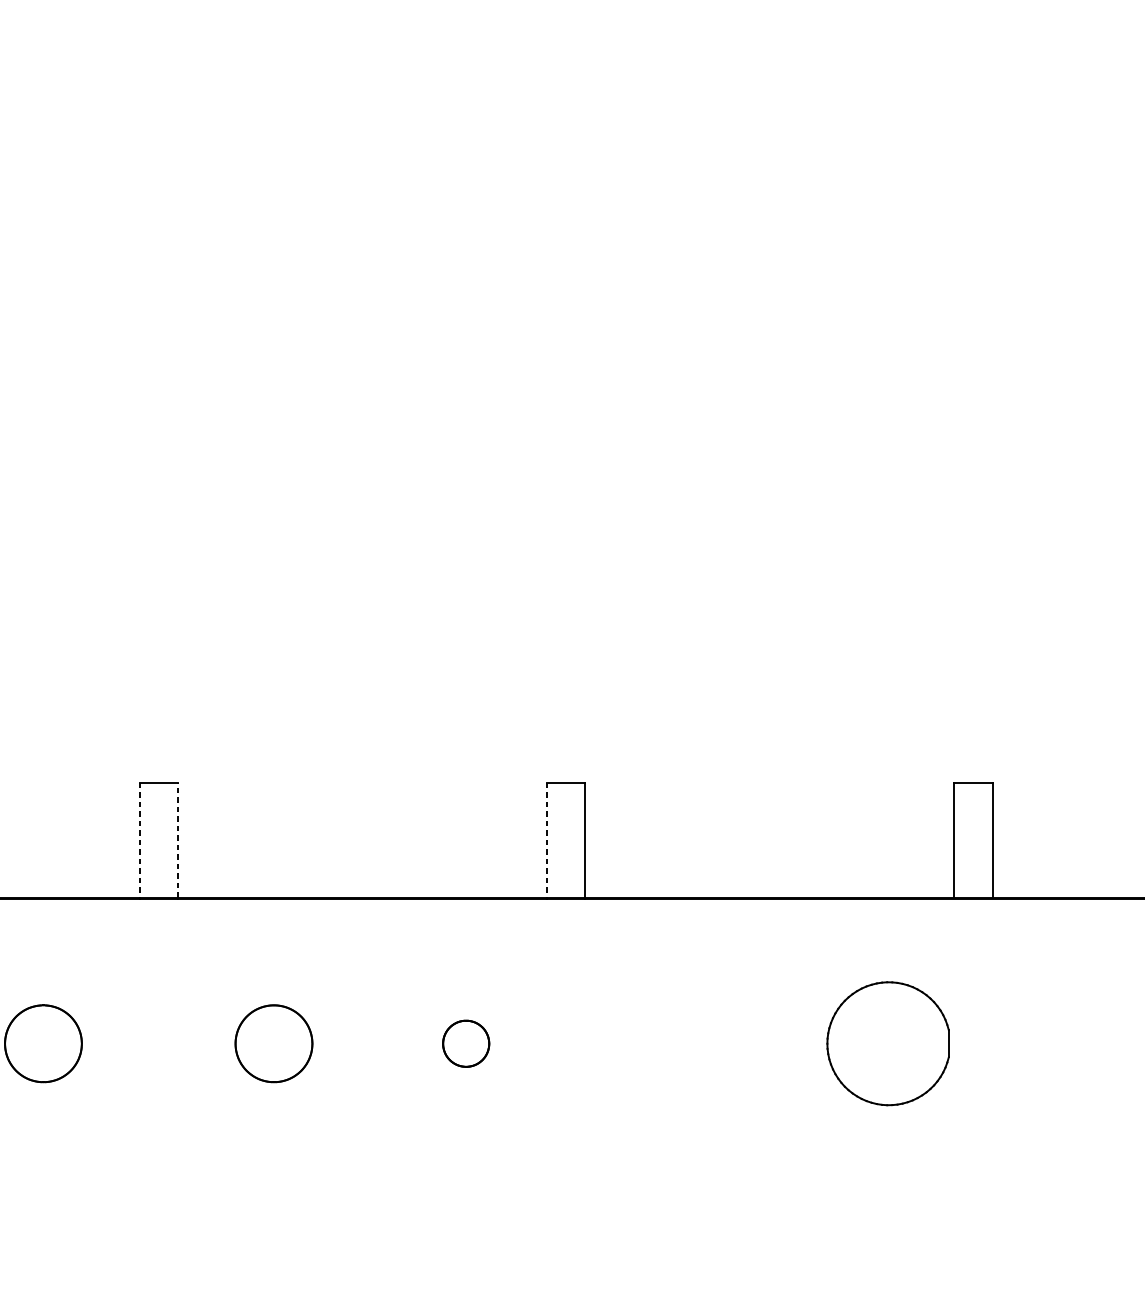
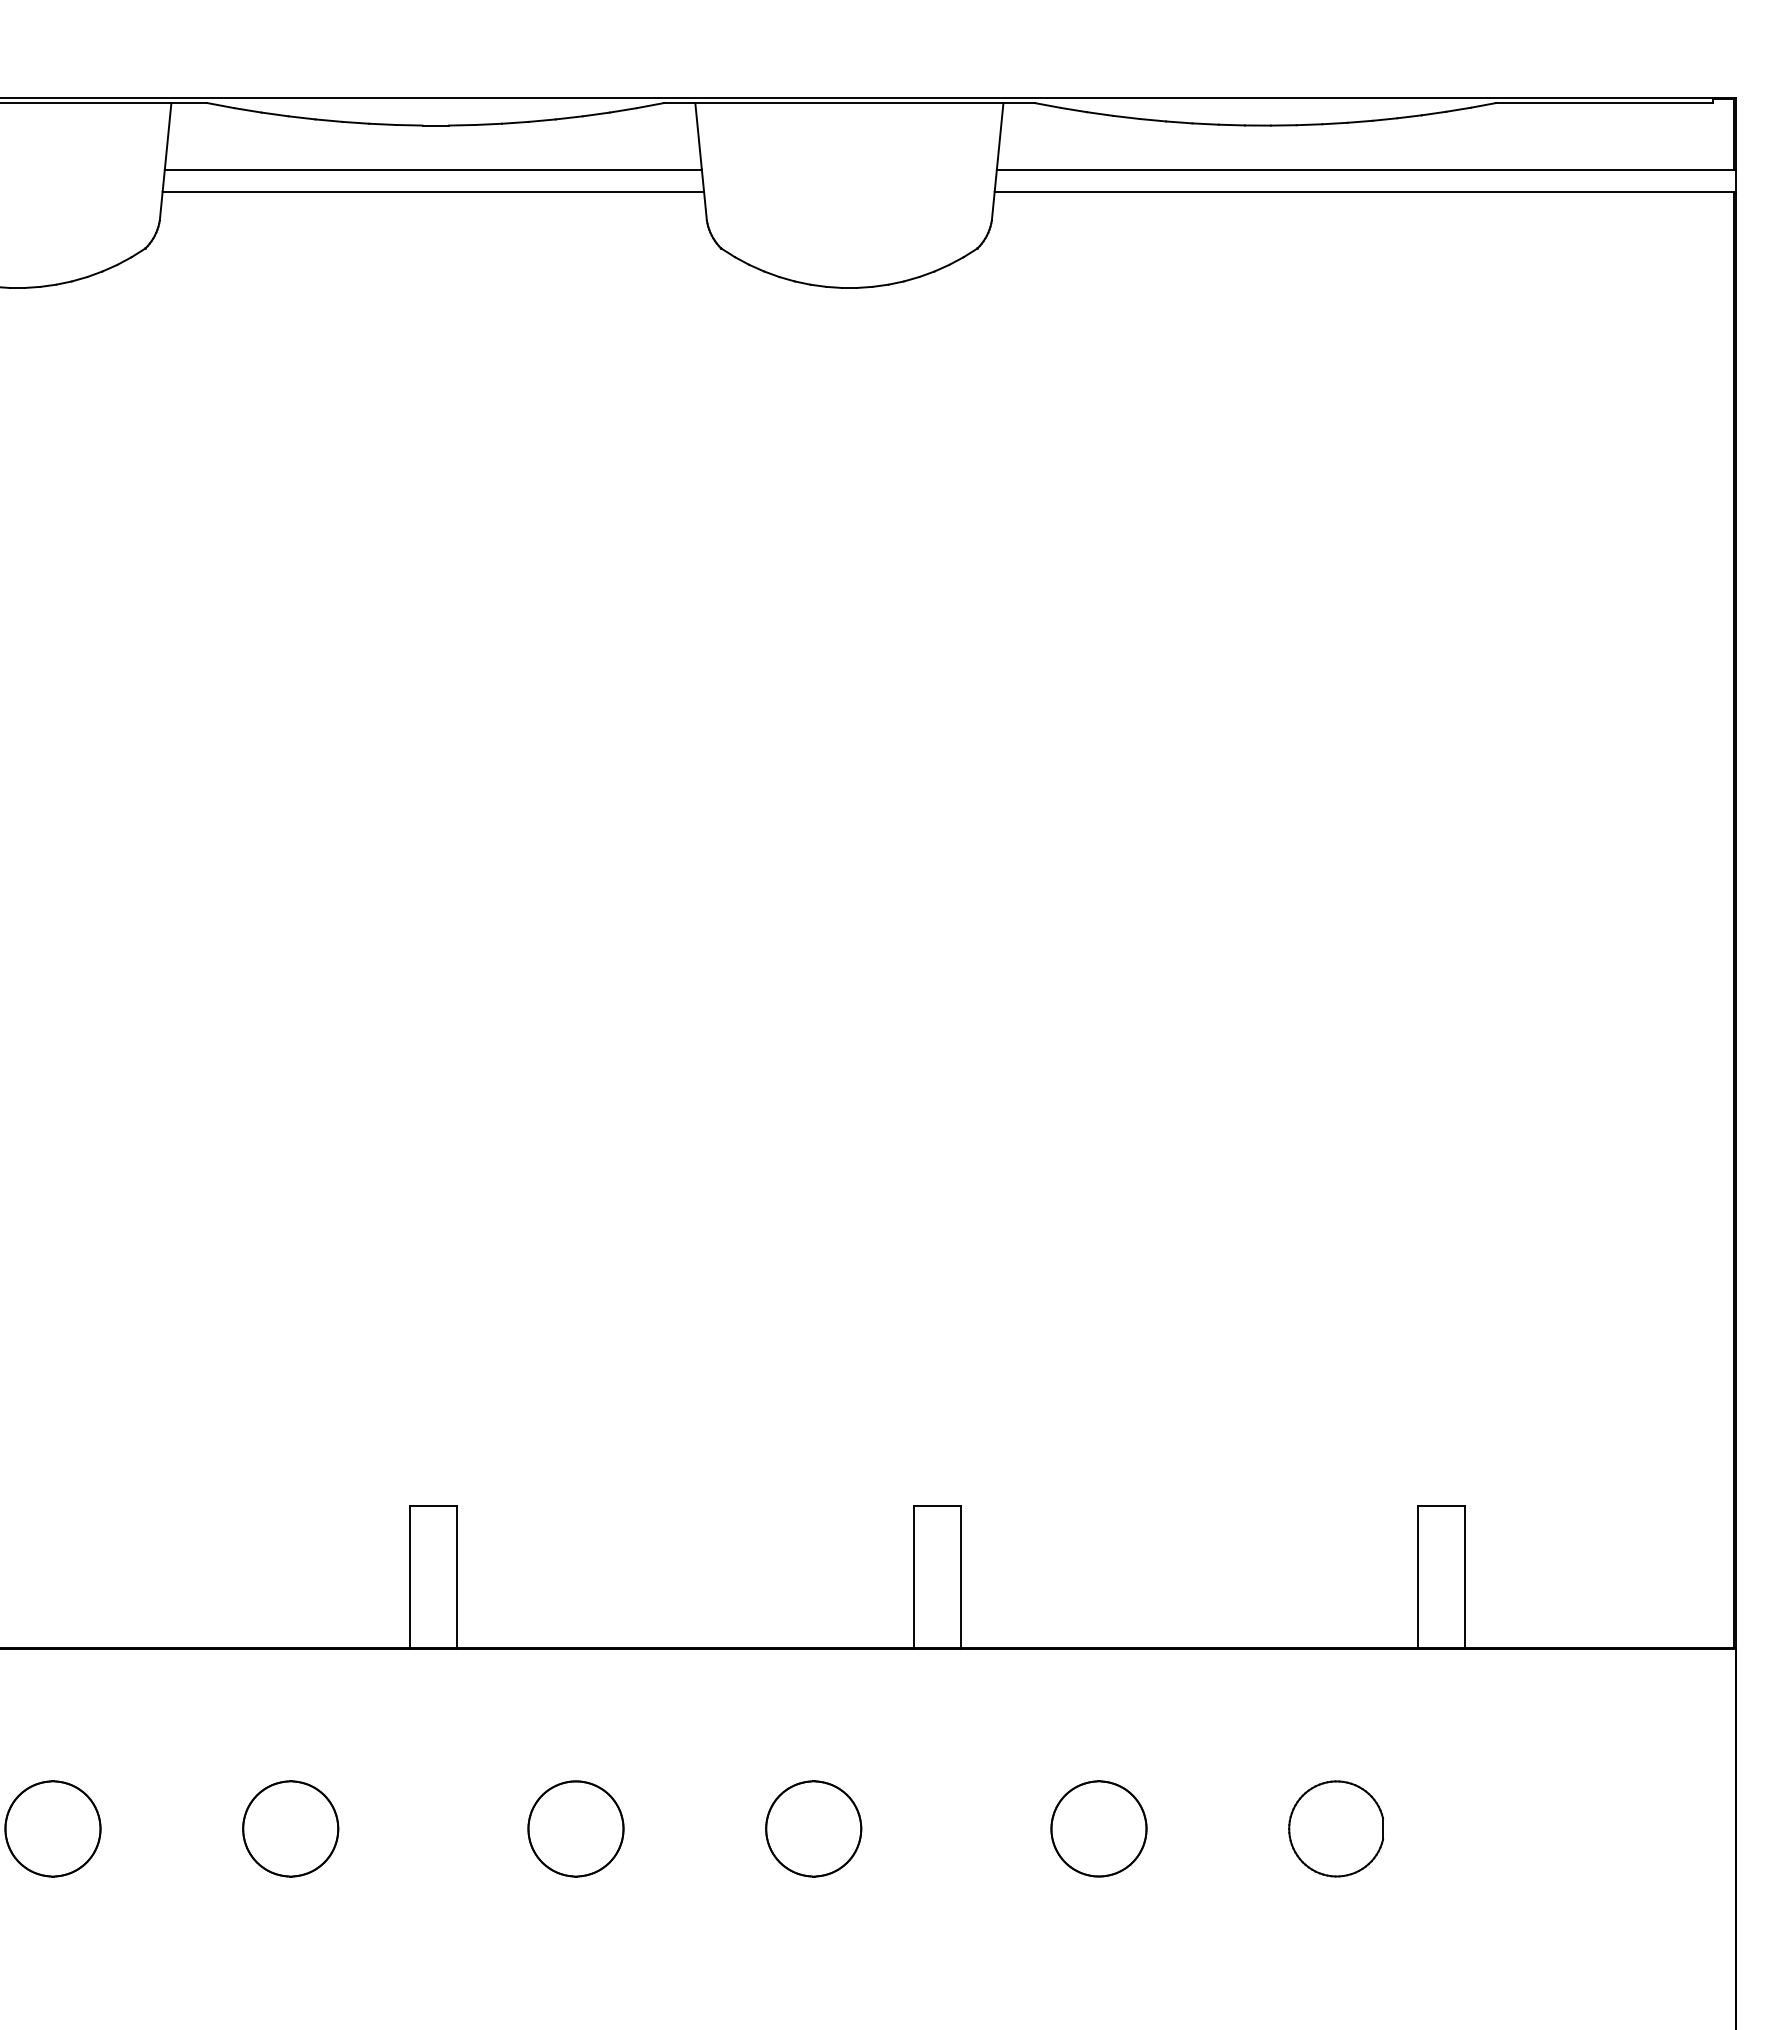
line: (178, 839) -> (457, 1576), dashed -> solid
line: (139, 840) -> (409, 1577), dashed -> solid
line: (546, 840) -> (913, 1577), dashed -> solid
part: (465, 1043) -> (813, 1828), size x1.67
part: (696, 1043) -> (1098, 1828), added
part: (888, 1043) -> (1336, 1828), size x0.62

